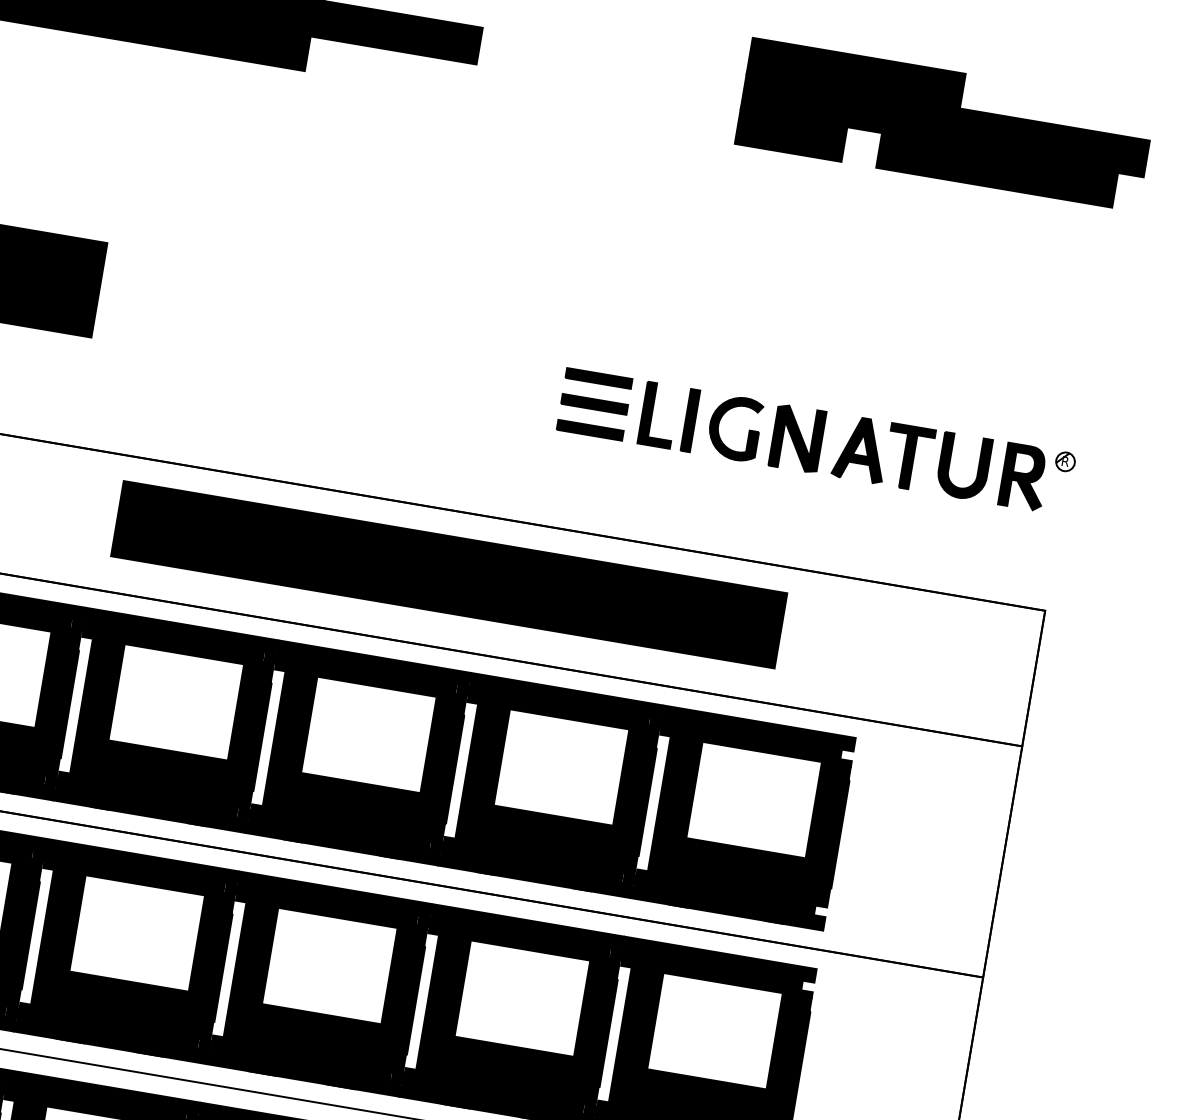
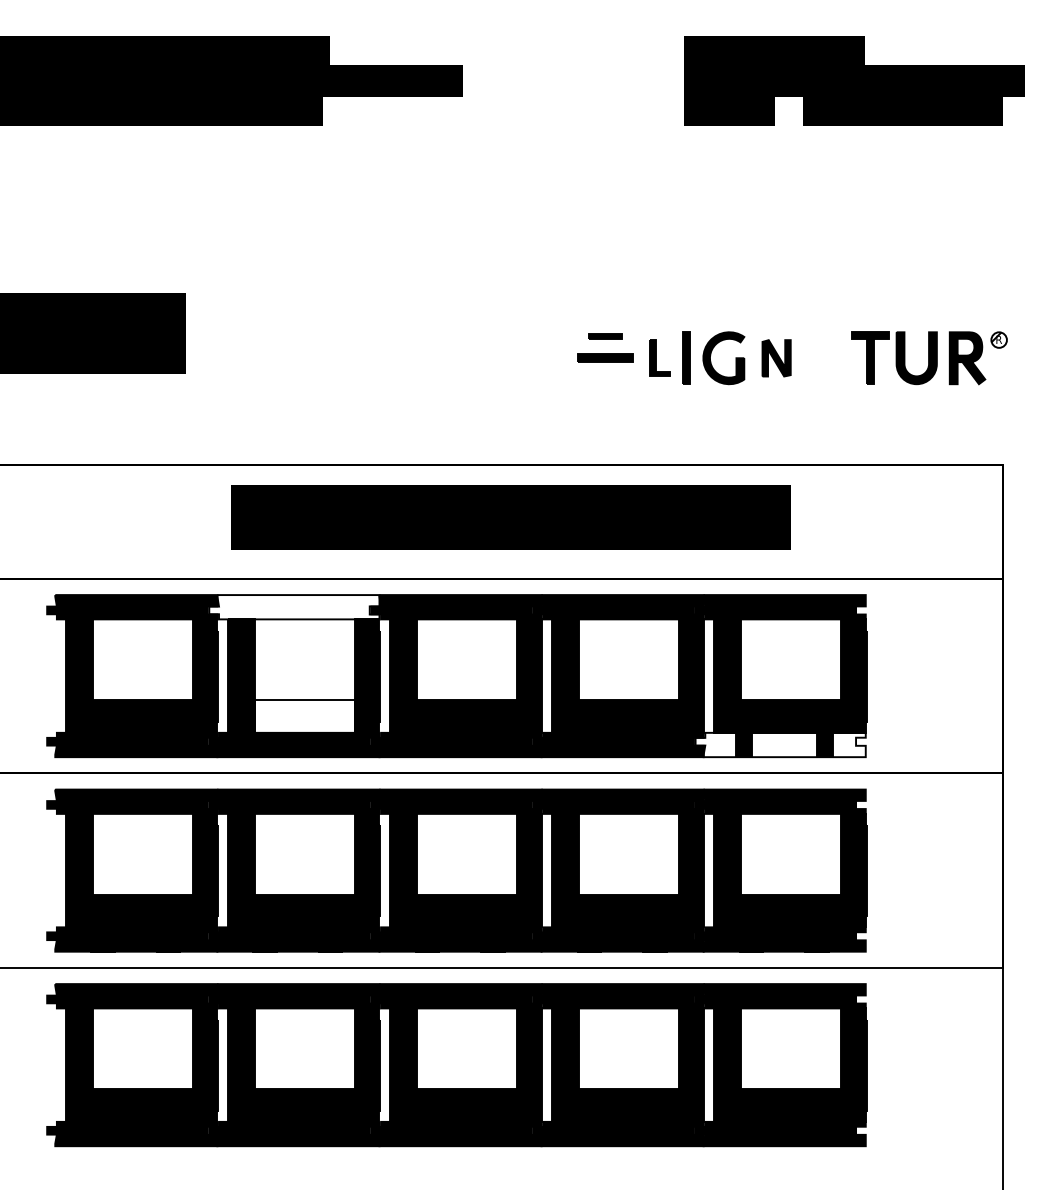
part: (598, 378) -> (605, 336), size x0.6
part: (658, 414) -> (659, 357), size x0.7
part: (589, 429) -> (605, 379), removed
part: (797, 438) -> (776, 358), size x0.7
part: (861, 449) -> (830, 358), removed
fill: (174, 637) -> (294, 607), removed
fill: (164, 769) -> (304, 716), removed
fill: (724, 898) -> (780, 744), removed

